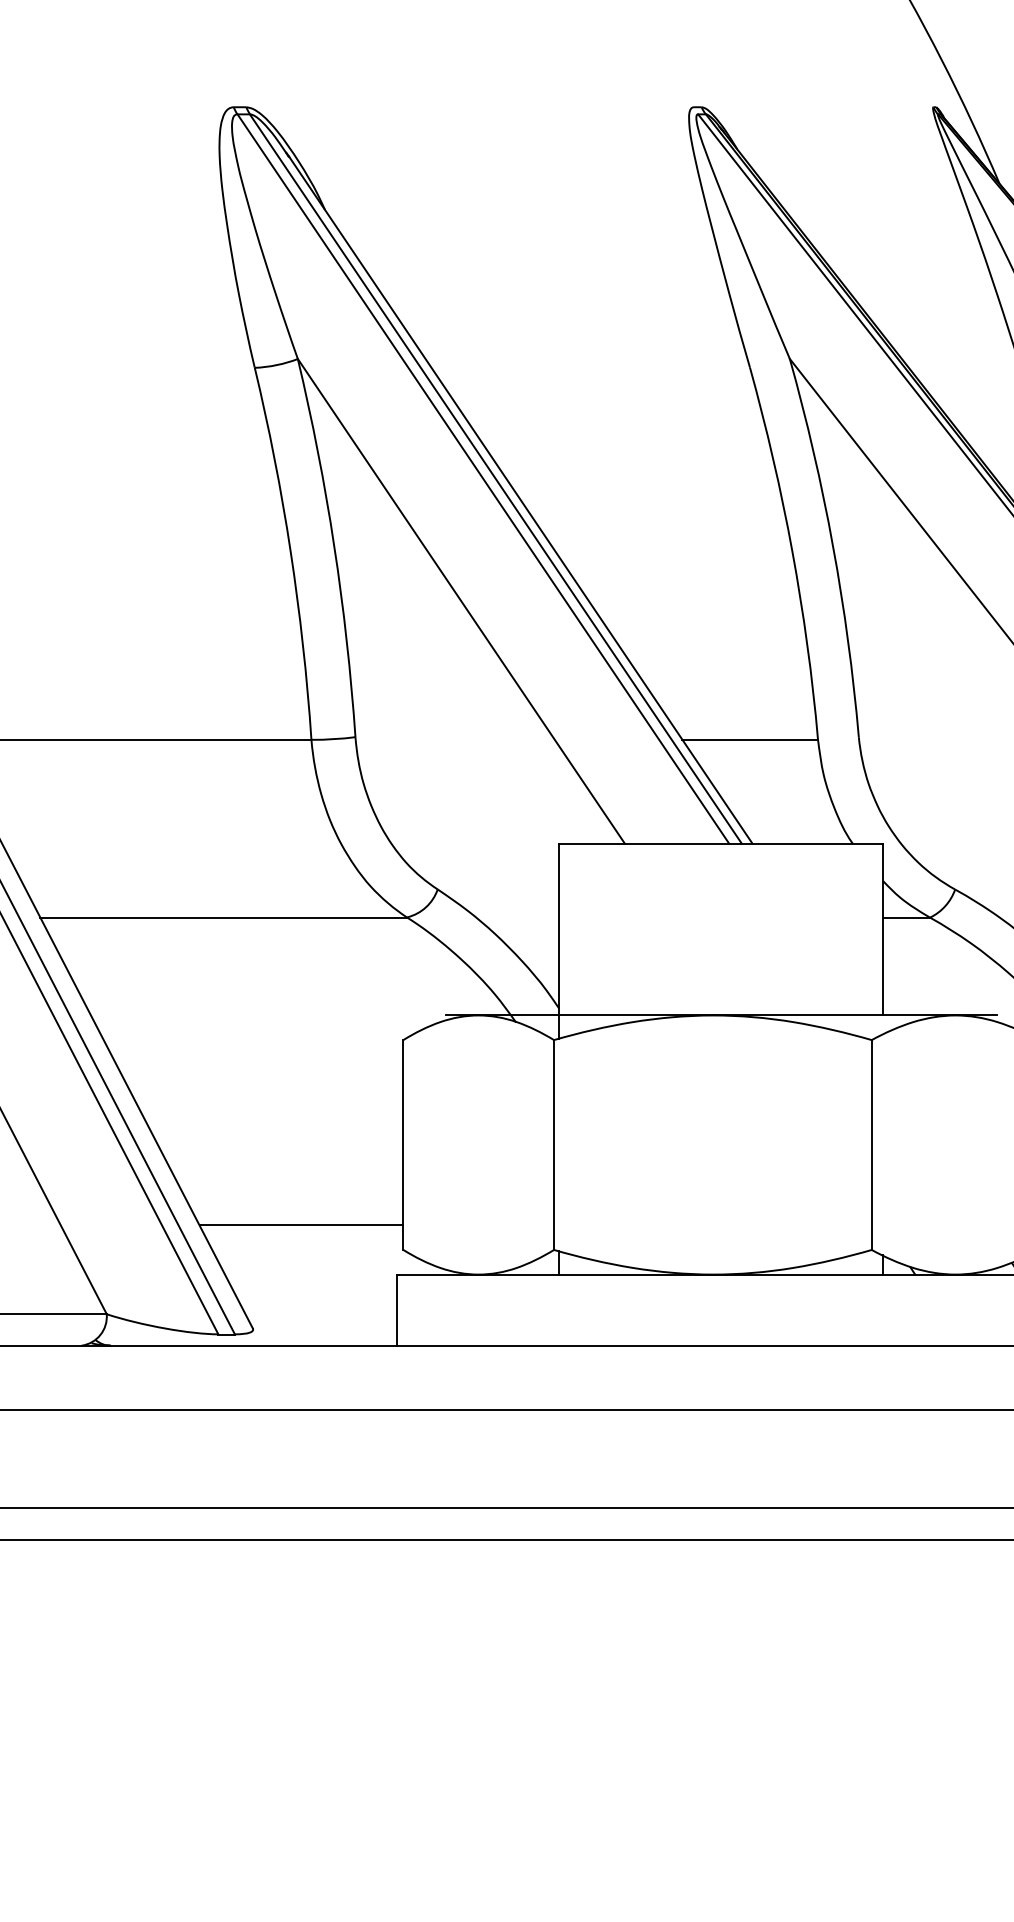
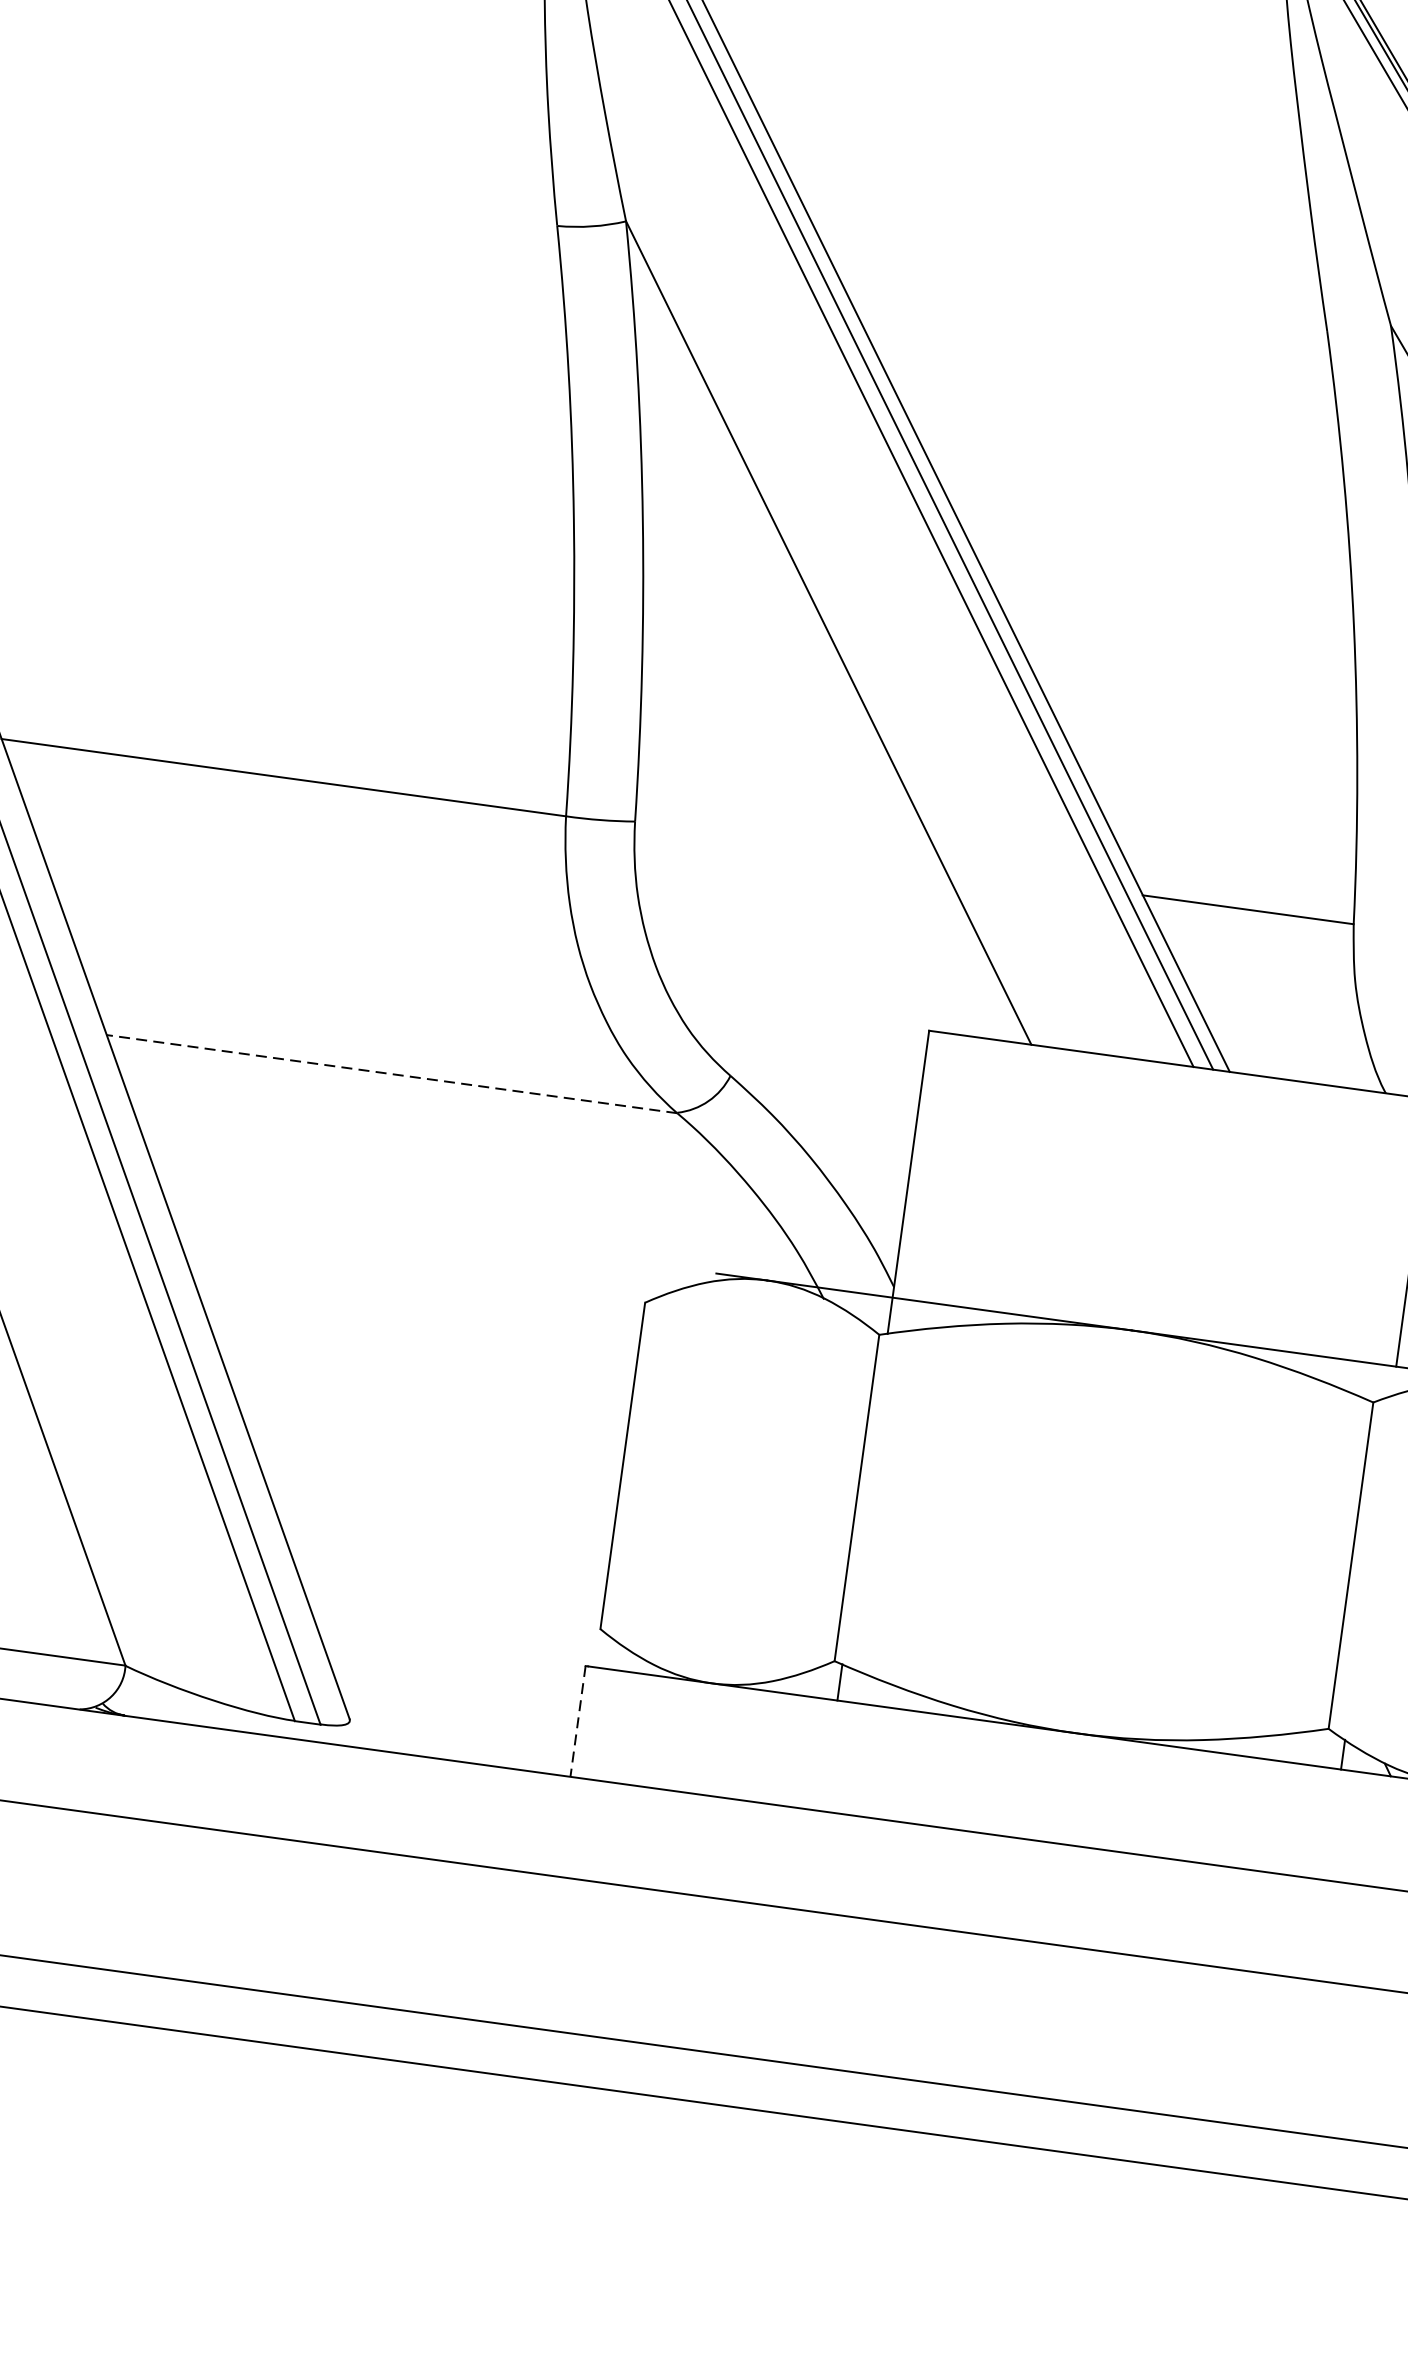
line: (223, 917) -> (391, 1073), solid -> dashed
line: (301, 1225) -> (447, 1569), removed
line: (397, 1310) -> (578, 1721), solid -> dashed

